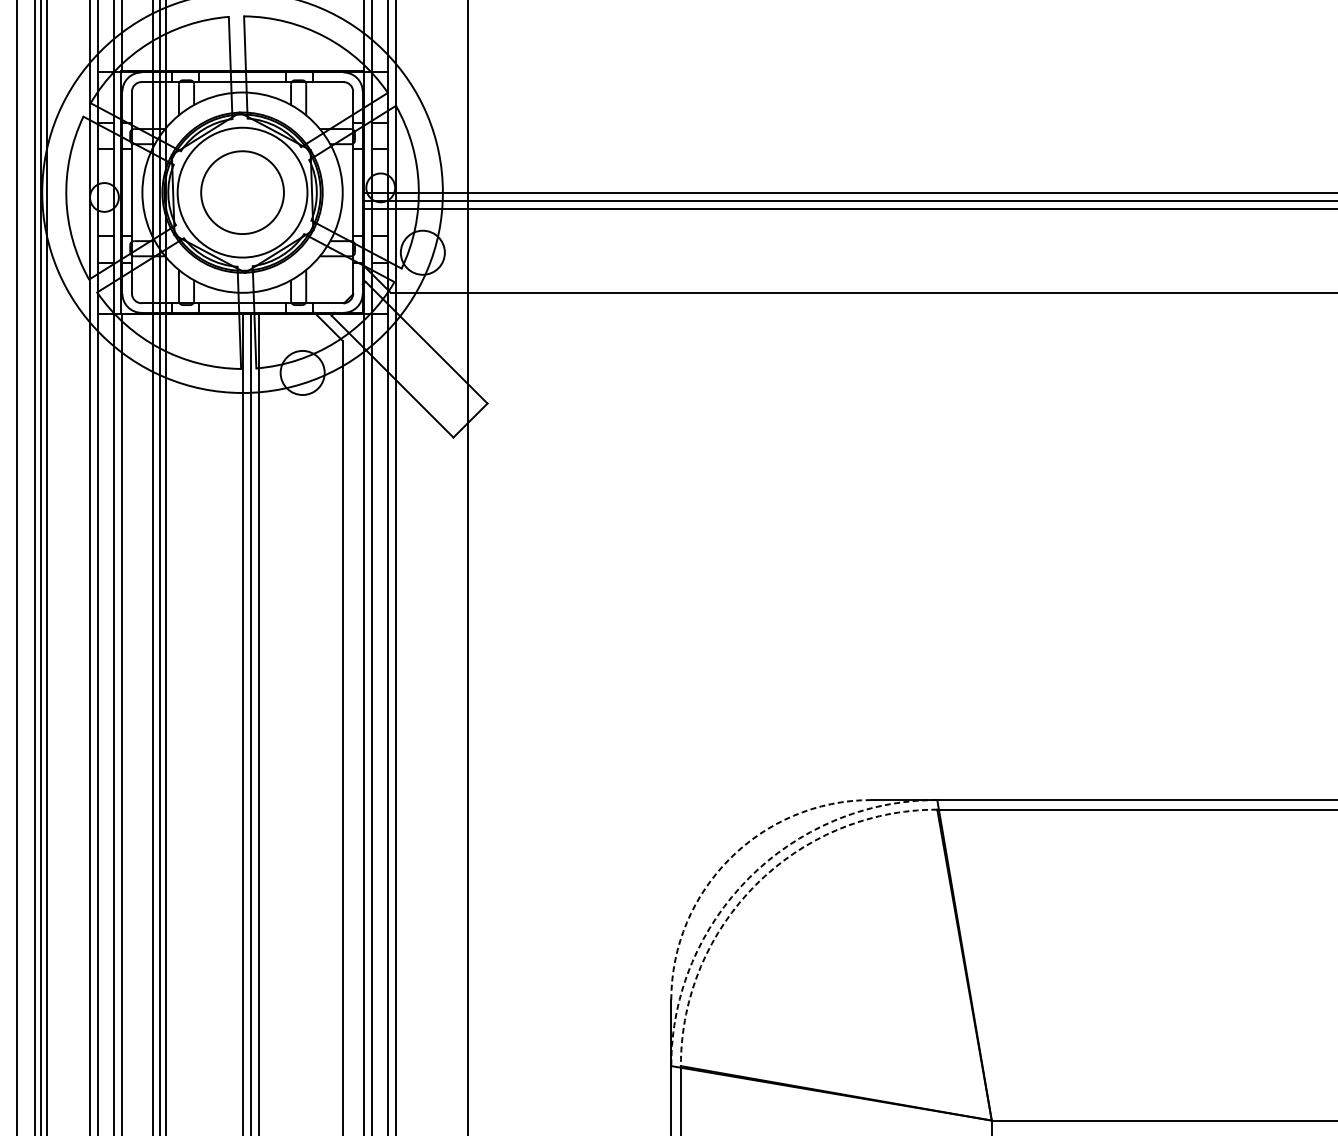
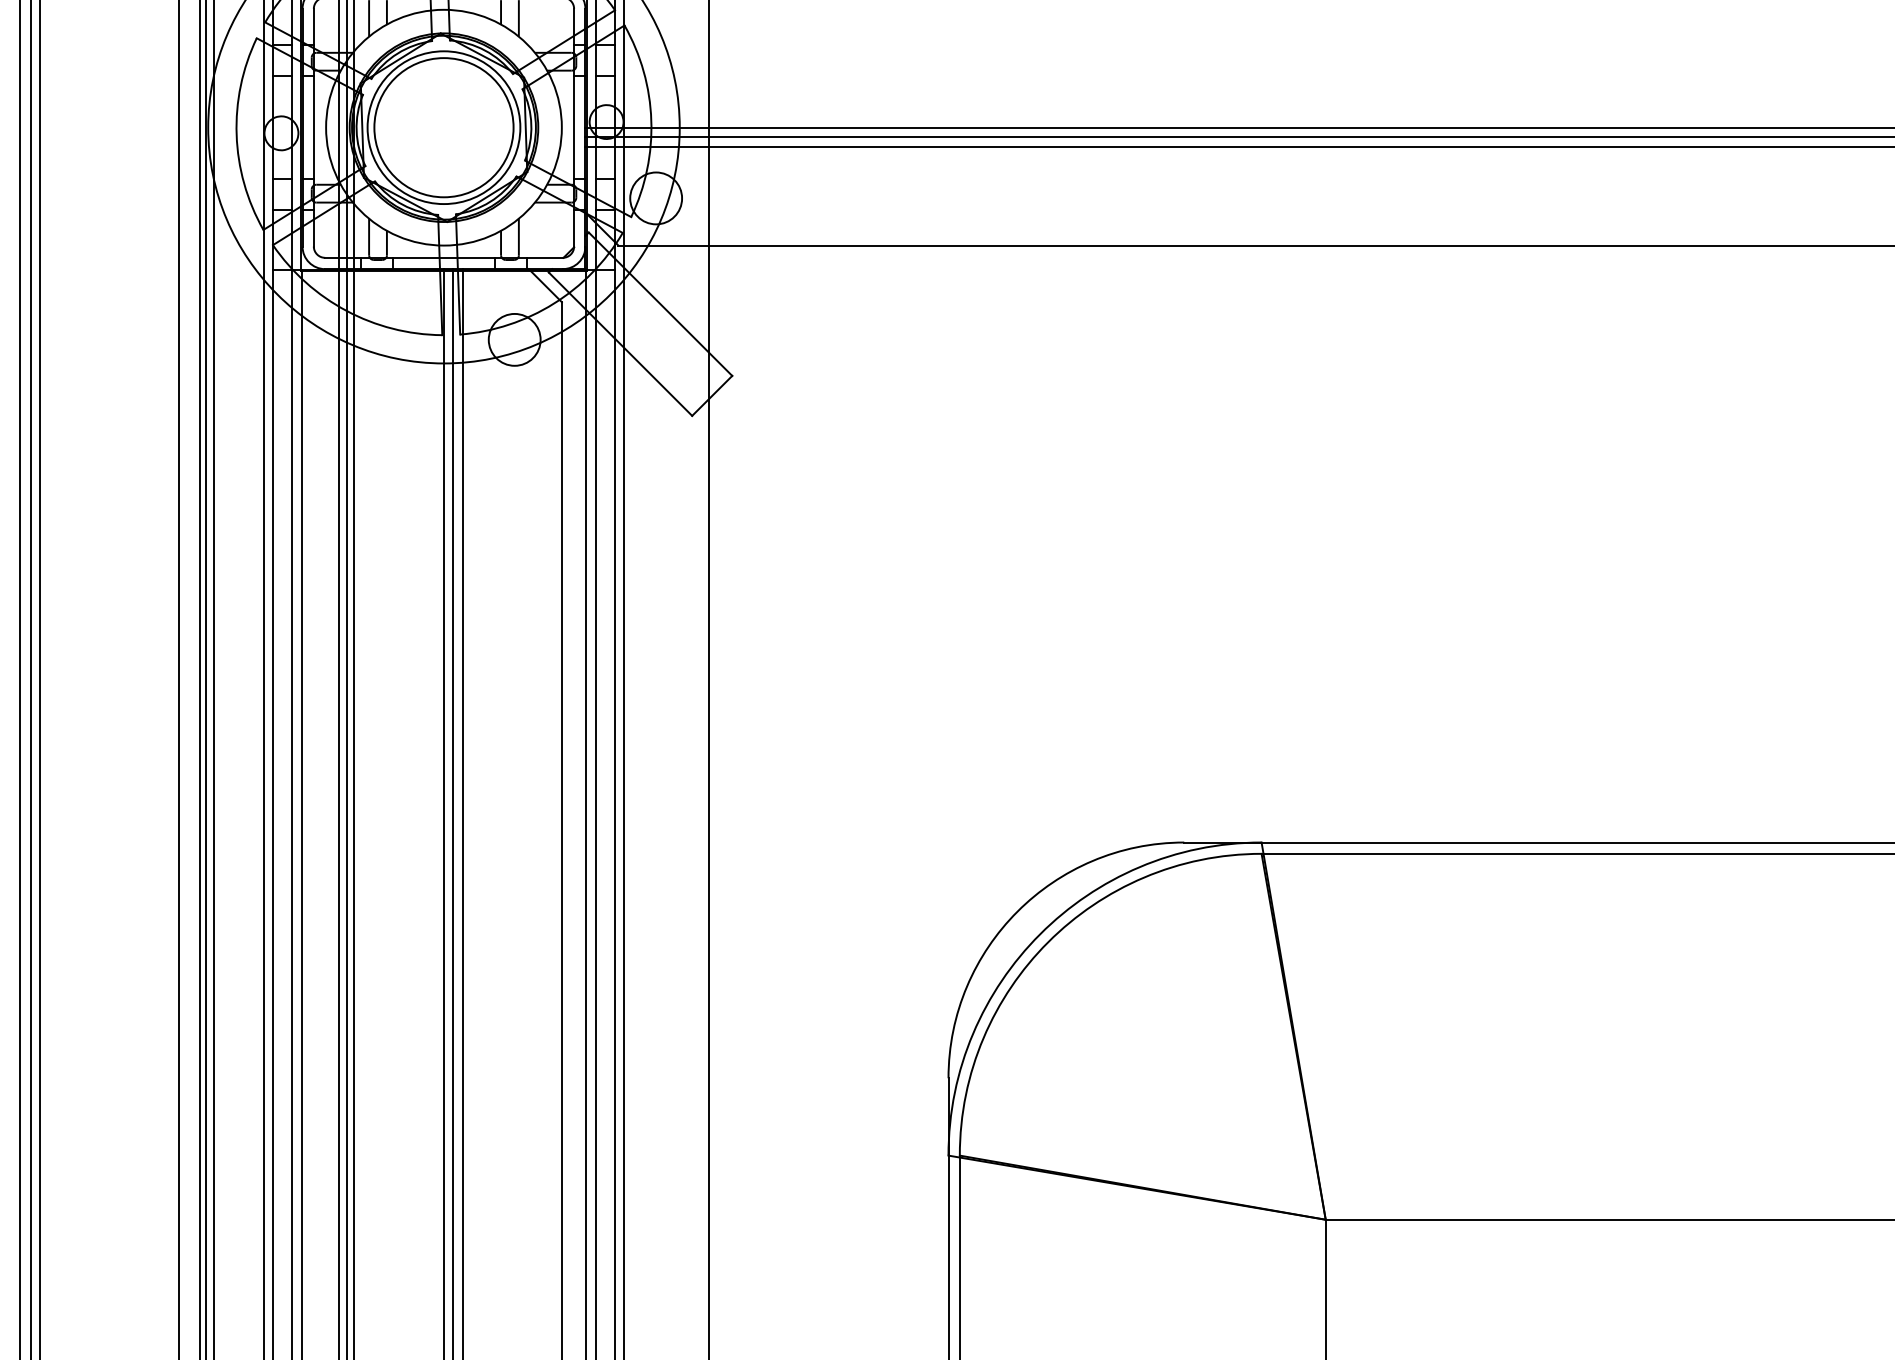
circle: (242, 192) -> (443, 127), size x1.43
arc: (729, 858) -> (1017, 911), dashed -> solid
arc: (749, 878) -> (1040, 934), dashed -> solid
arc: (756, 885) -> (1048, 942), dashed -> solid

